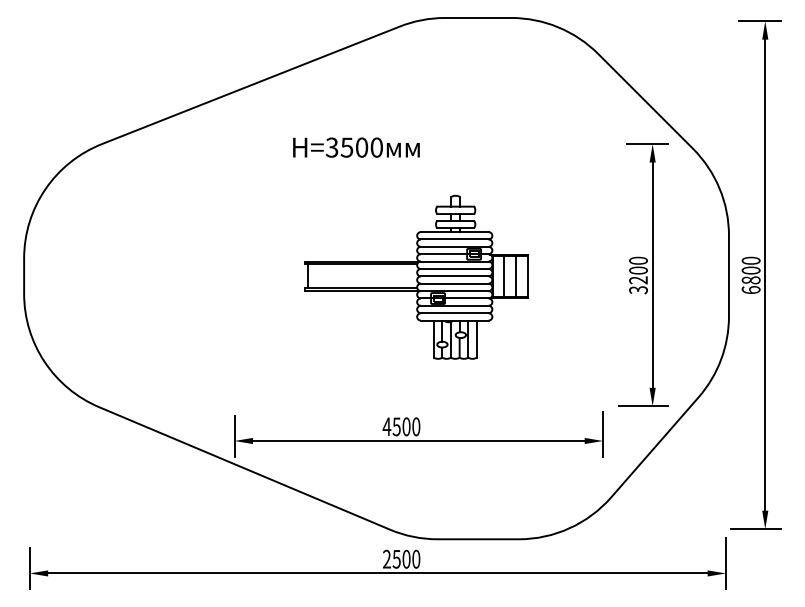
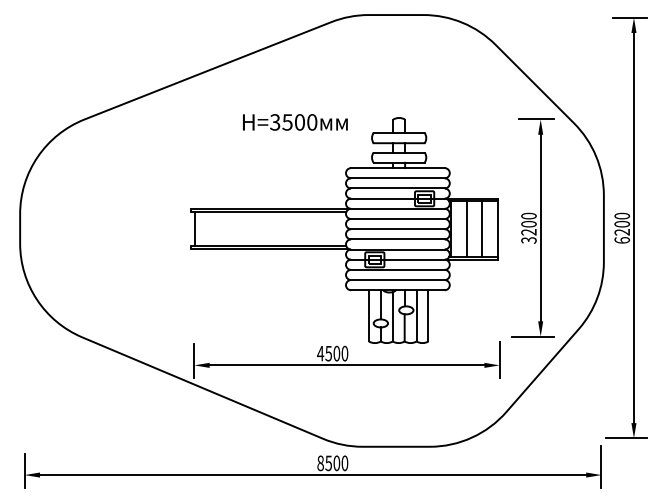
part: (416, 275) -> (345, 228), size x1.67
text: (750, 280) -> (621, 232), 6800 -> 6200
text: (387, 558) -> (321, 462), 2500 -> 8500

